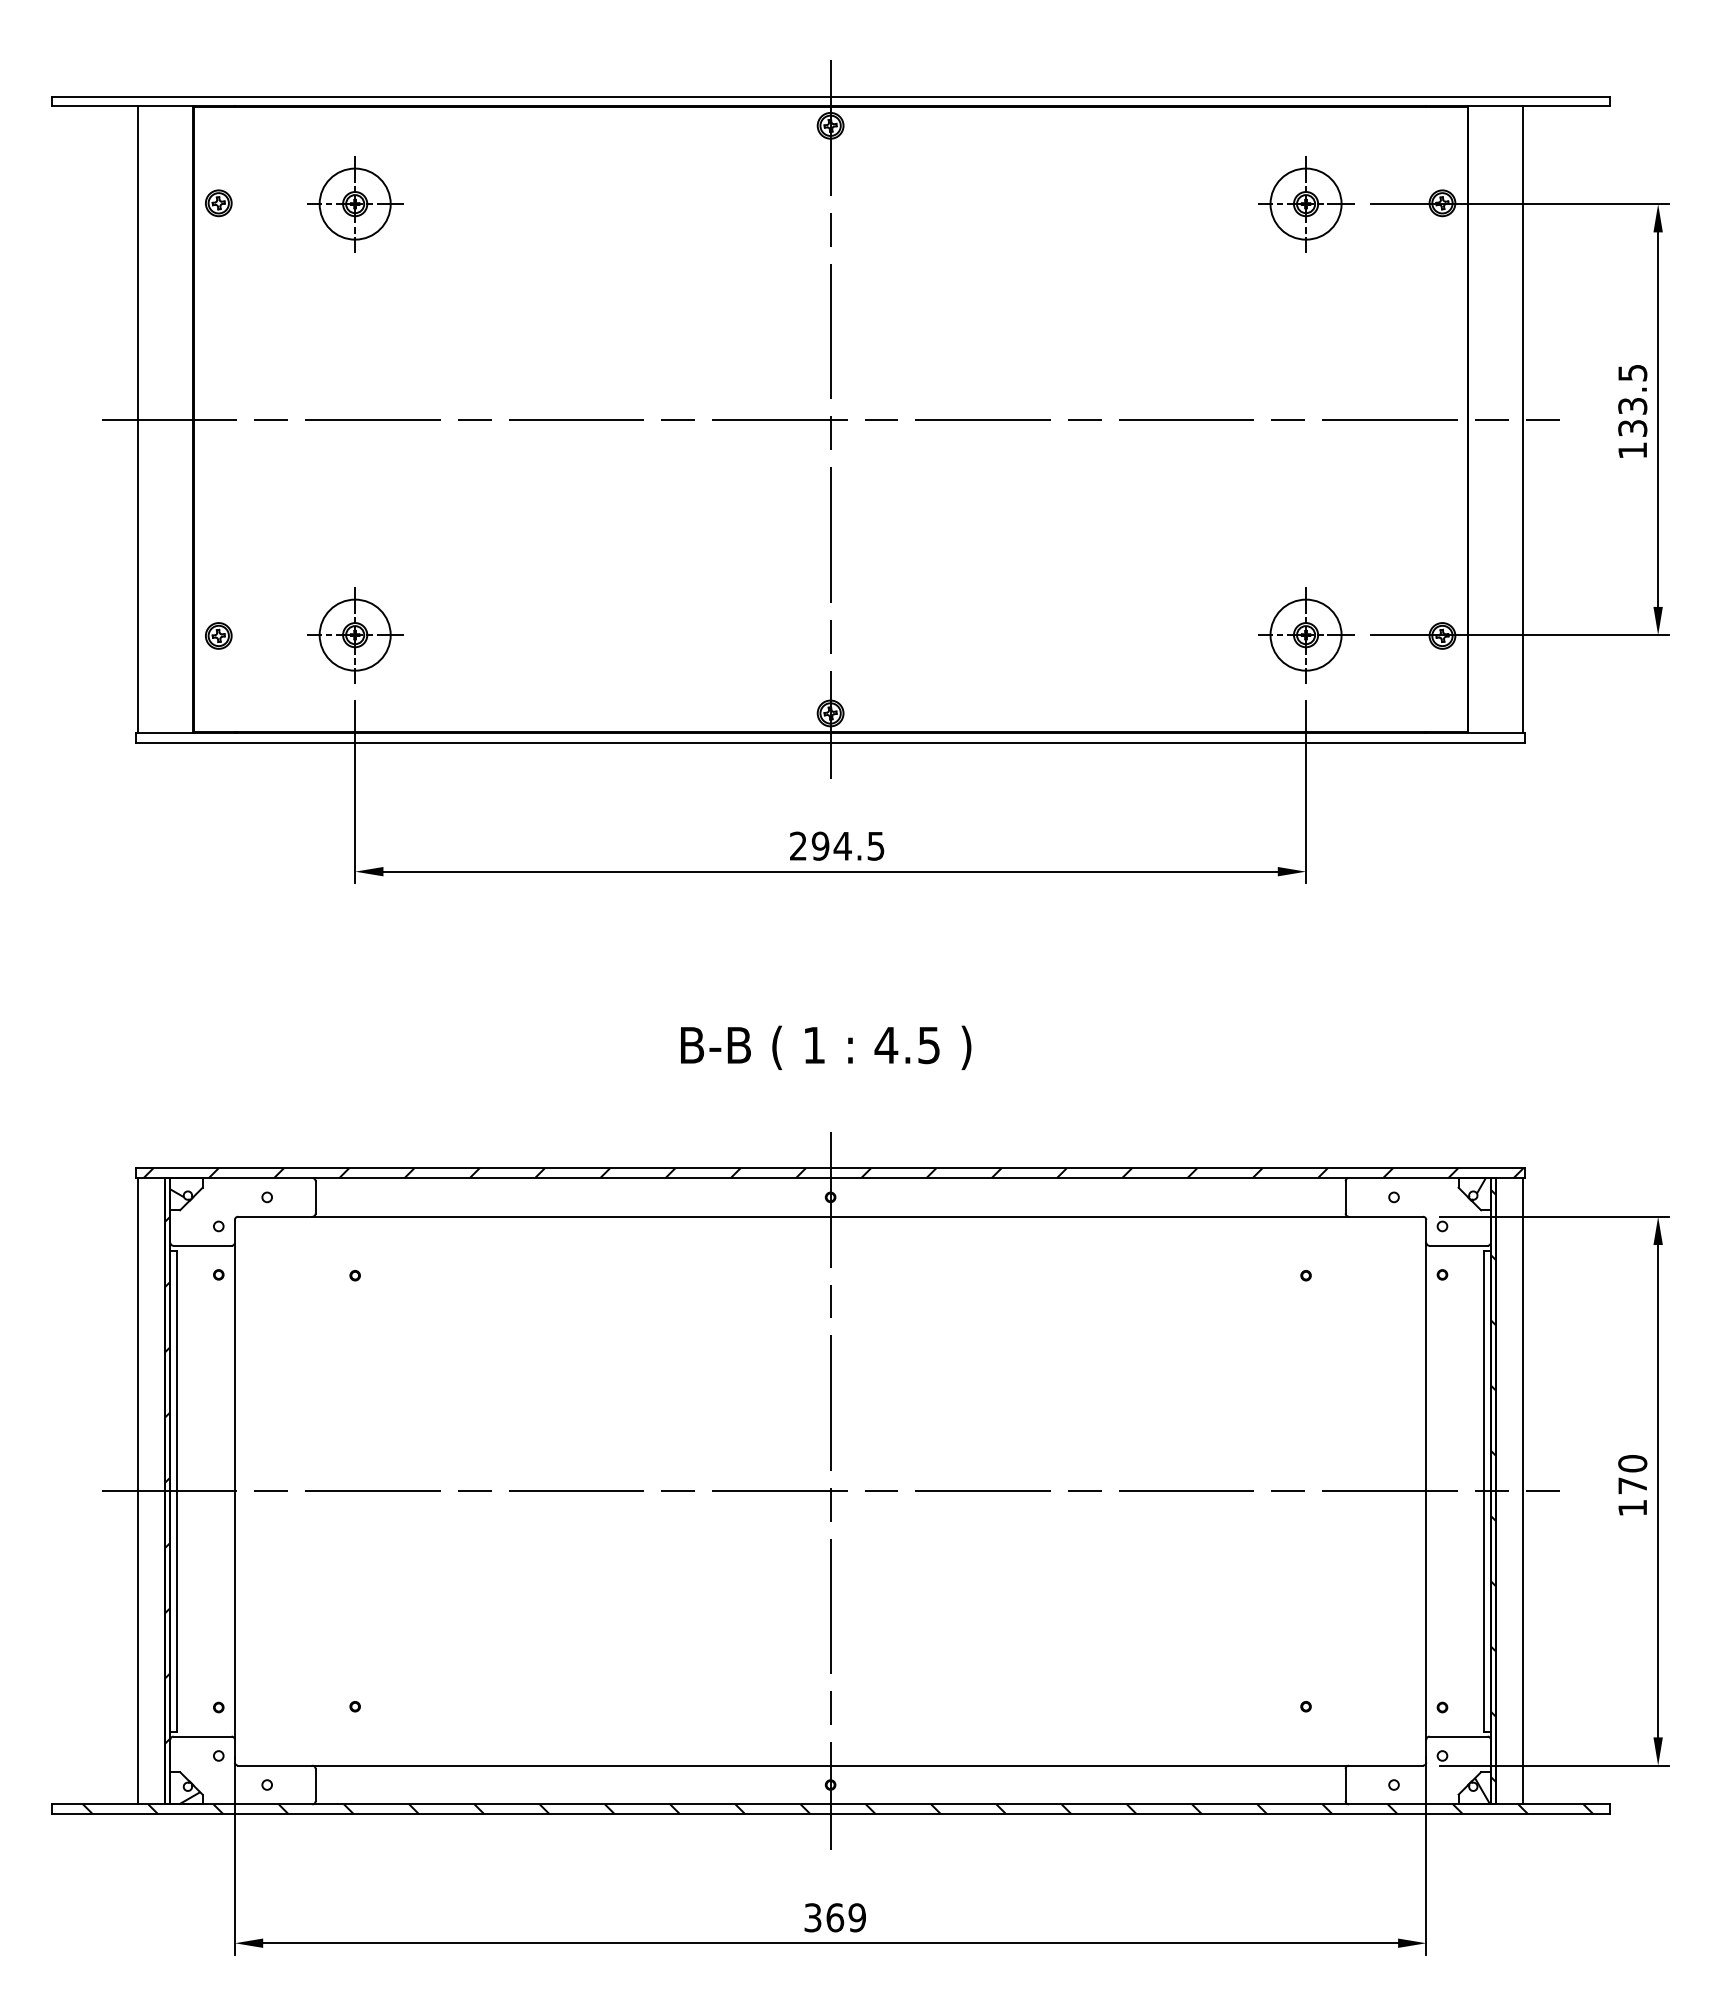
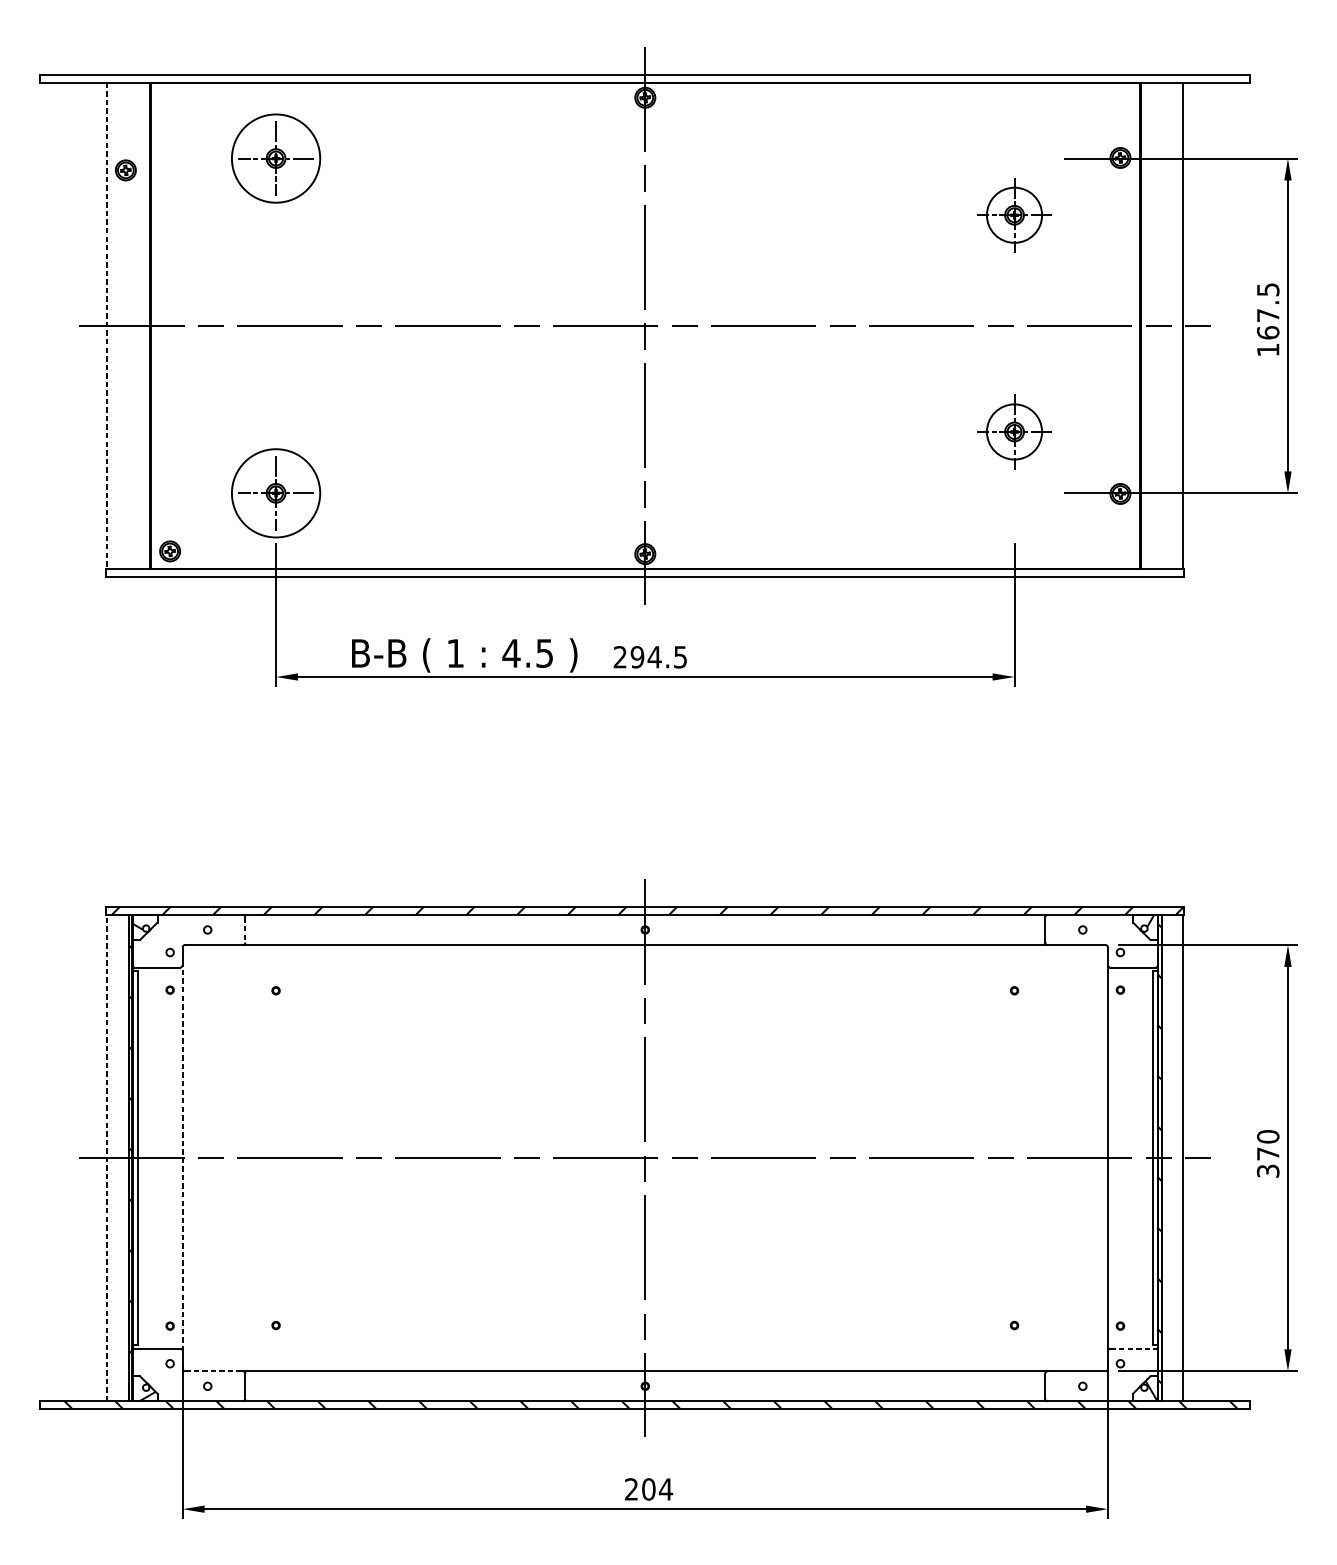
part: (218, 203) -> (125, 170), moved
circle: (354, 203) -> (275, 158), size x1.6
part: (1306, 204) -> (1014, 215), moved
text: (1632, 417) -> (1268, 324), 133.5 -> 167.5
line: (138, 420) -> (107, 326), solid -> dashed
circle: (354, 634) -> (275, 492), size x1.6
part: (218, 635) -> (169, 551), moved
part: (1306, 635) -> (1014, 432), moved
text: (826, 1047) -> (465, 655), moved
line: (315, 1197) -> (245, 930), solid -> dashed
line: (138, 1490) -> (107, 1157), solid -> dashed
line: (234, 1491) -> (182, 1158), solid -> dashed
text: (1632, 1507) -> (1268, 1170), 170 -> 370
line: (1459, 1736) -> (1133, 1348), solid -> dashed
line: (275, 1765) -> (214, 1371), solid -> dashed
text: (835, 1917) -> (649, 1489), 369 -> 204

